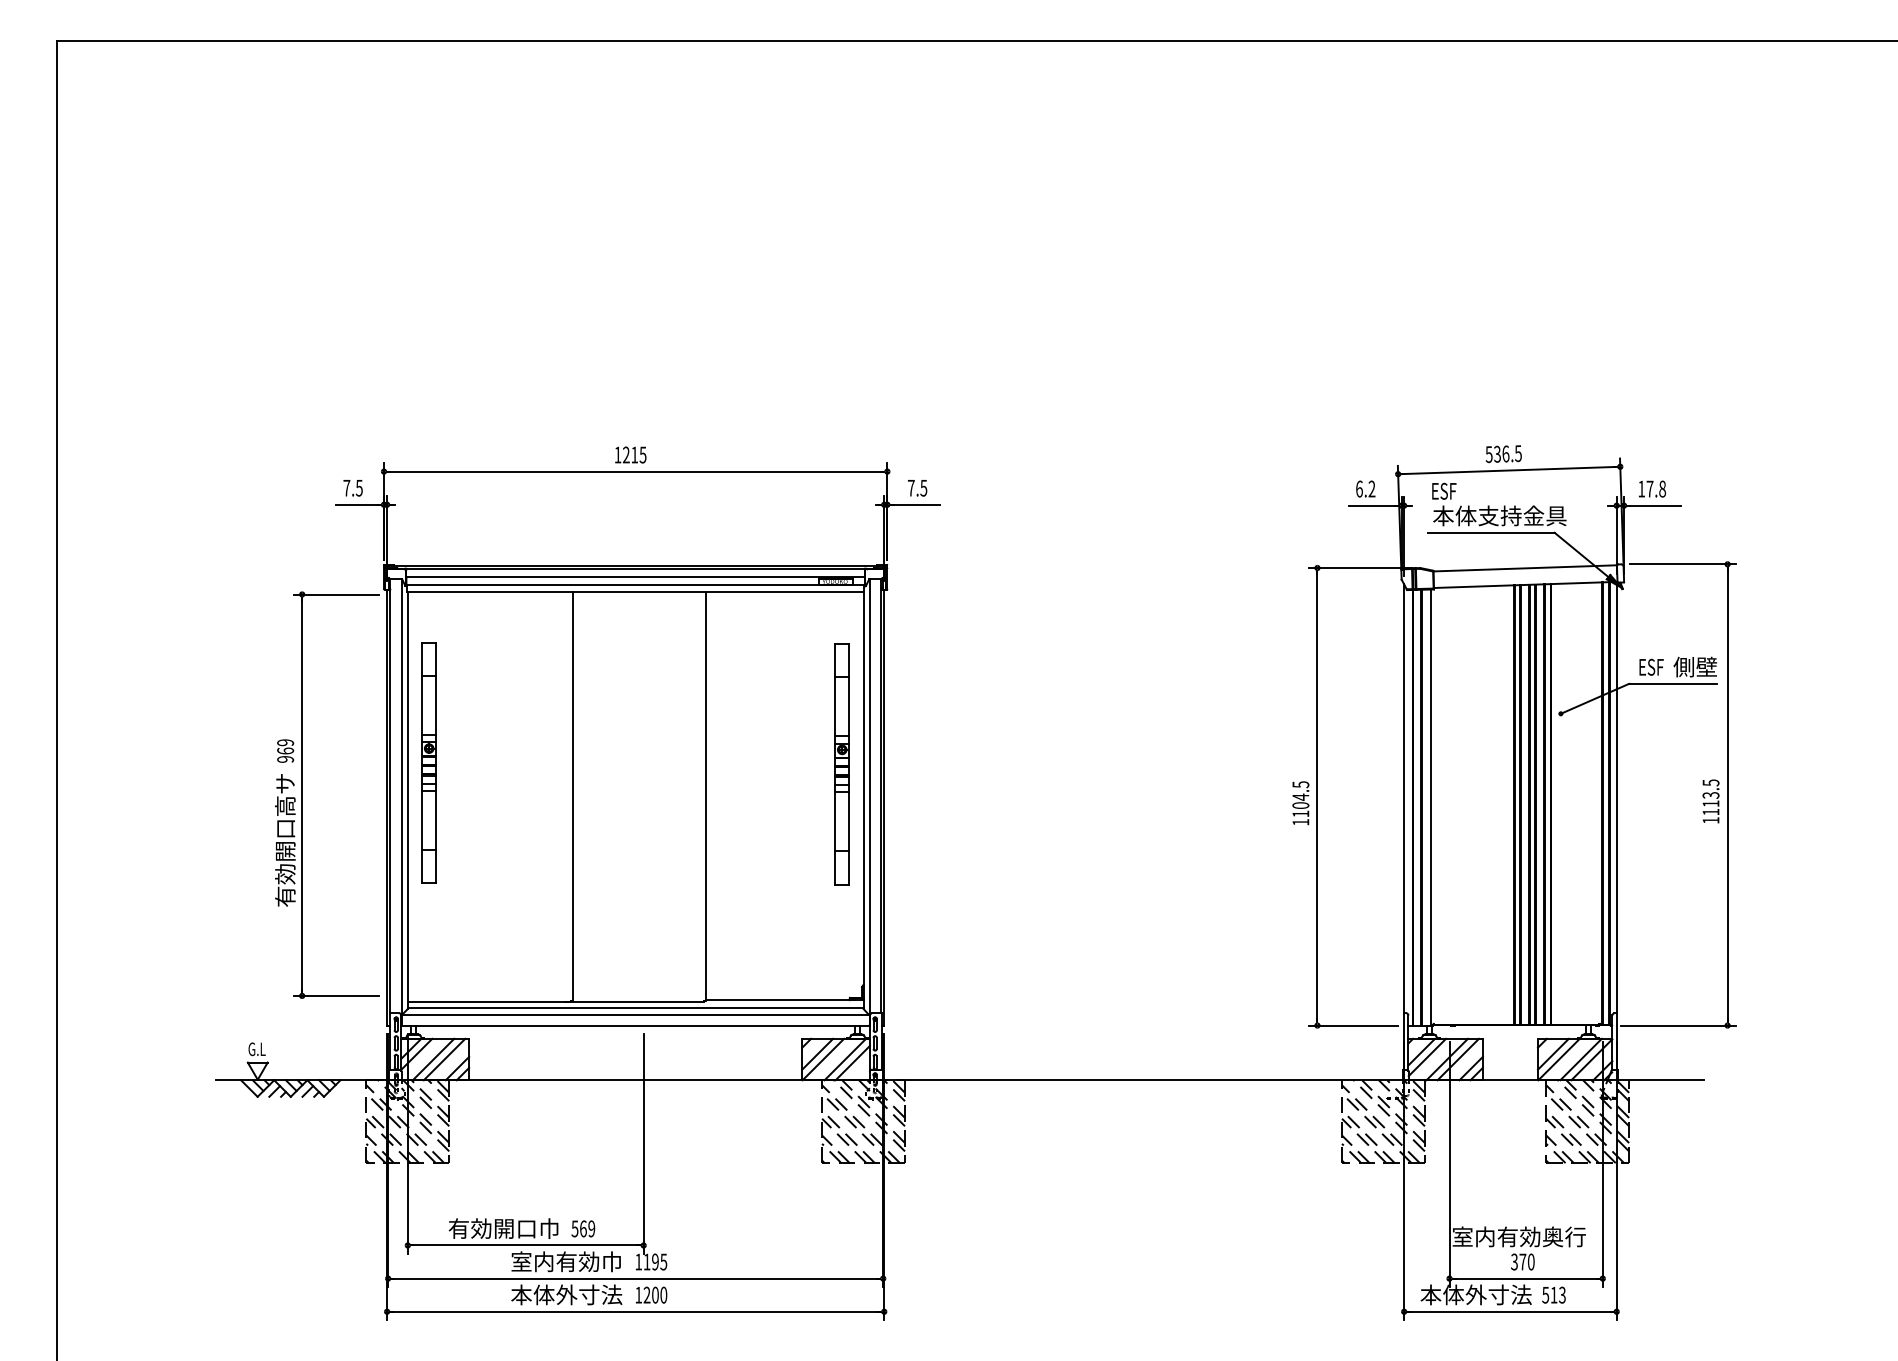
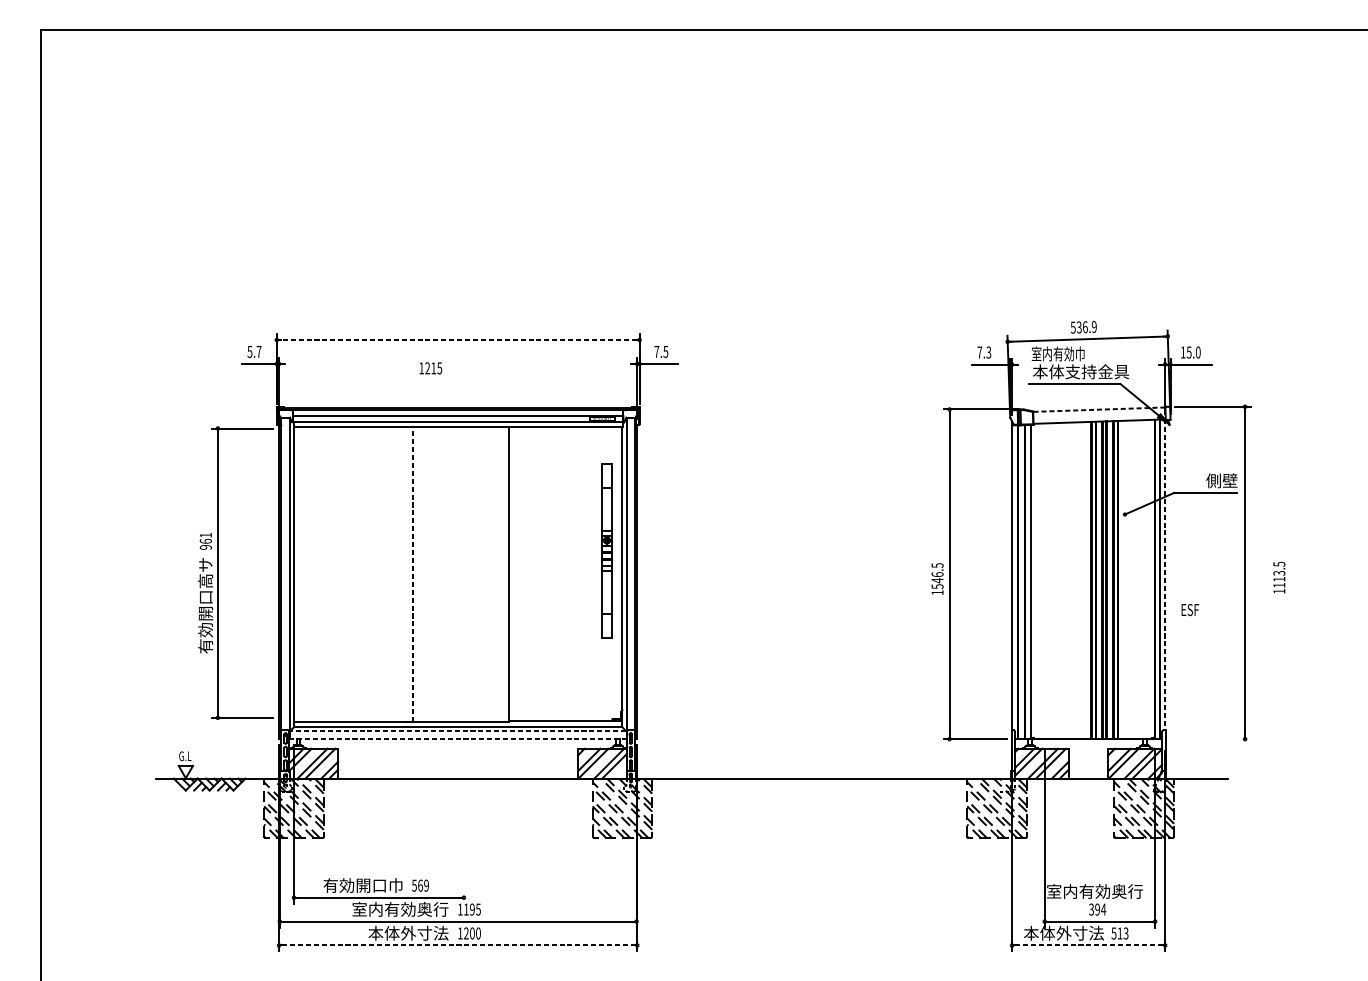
text: (1517, 453) -> (1093, 326), 536.5 -> 536.9
text: (630, 454) -> (430, 367), moved
line: (635, 471) -> (458, 339), solid -> dashed
text: (352, 488) -> (254, 352), 7.5 -> 5.7
text: (1365, 488) -> (984, 352), 6.2 -> 7.3
text: (1656, 488) -> (1193, 352), 17.8 -> 15.0
text: (1467, 490) -> (1057, 353), ESF -> 室内有効巾
line: (1525, 568) -> (1099, 409), solid -> dashed
text: (1651, 666) -> (1190, 609), moved
text: (285, 742) -> (205, 535), 969 -> 961
part: (428, 762) -> (308, 549), removed
line: (572, 796) -> (412, 574), solid -> dashed
line: (1616, 797) -> (1165, 574), solid -> dashed
text: (1710, 801) -> (1278, 577), moved
text: (1300, 805) -> (937, 580), 1104.5 -> 1546.5
line: (635, 1014) -> (458, 731), solid -> dashed
line: (635, 1025) -> (458, 739), solid -> dashed
line: (1677, 1025) -> (1209, 739), removed
line: (643, 1143) -> (463, 824), removed
text: (555, 1261) -> (400, 909), 室内有効巾 -> 室内有効奥行
text: (1526, 1261) -> (1100, 909), 370 -> 394
line: (636, 1311) -> (458, 945), solid -> dashed
line: (1510, 1311) -> (1088, 945), solid -> dashed

